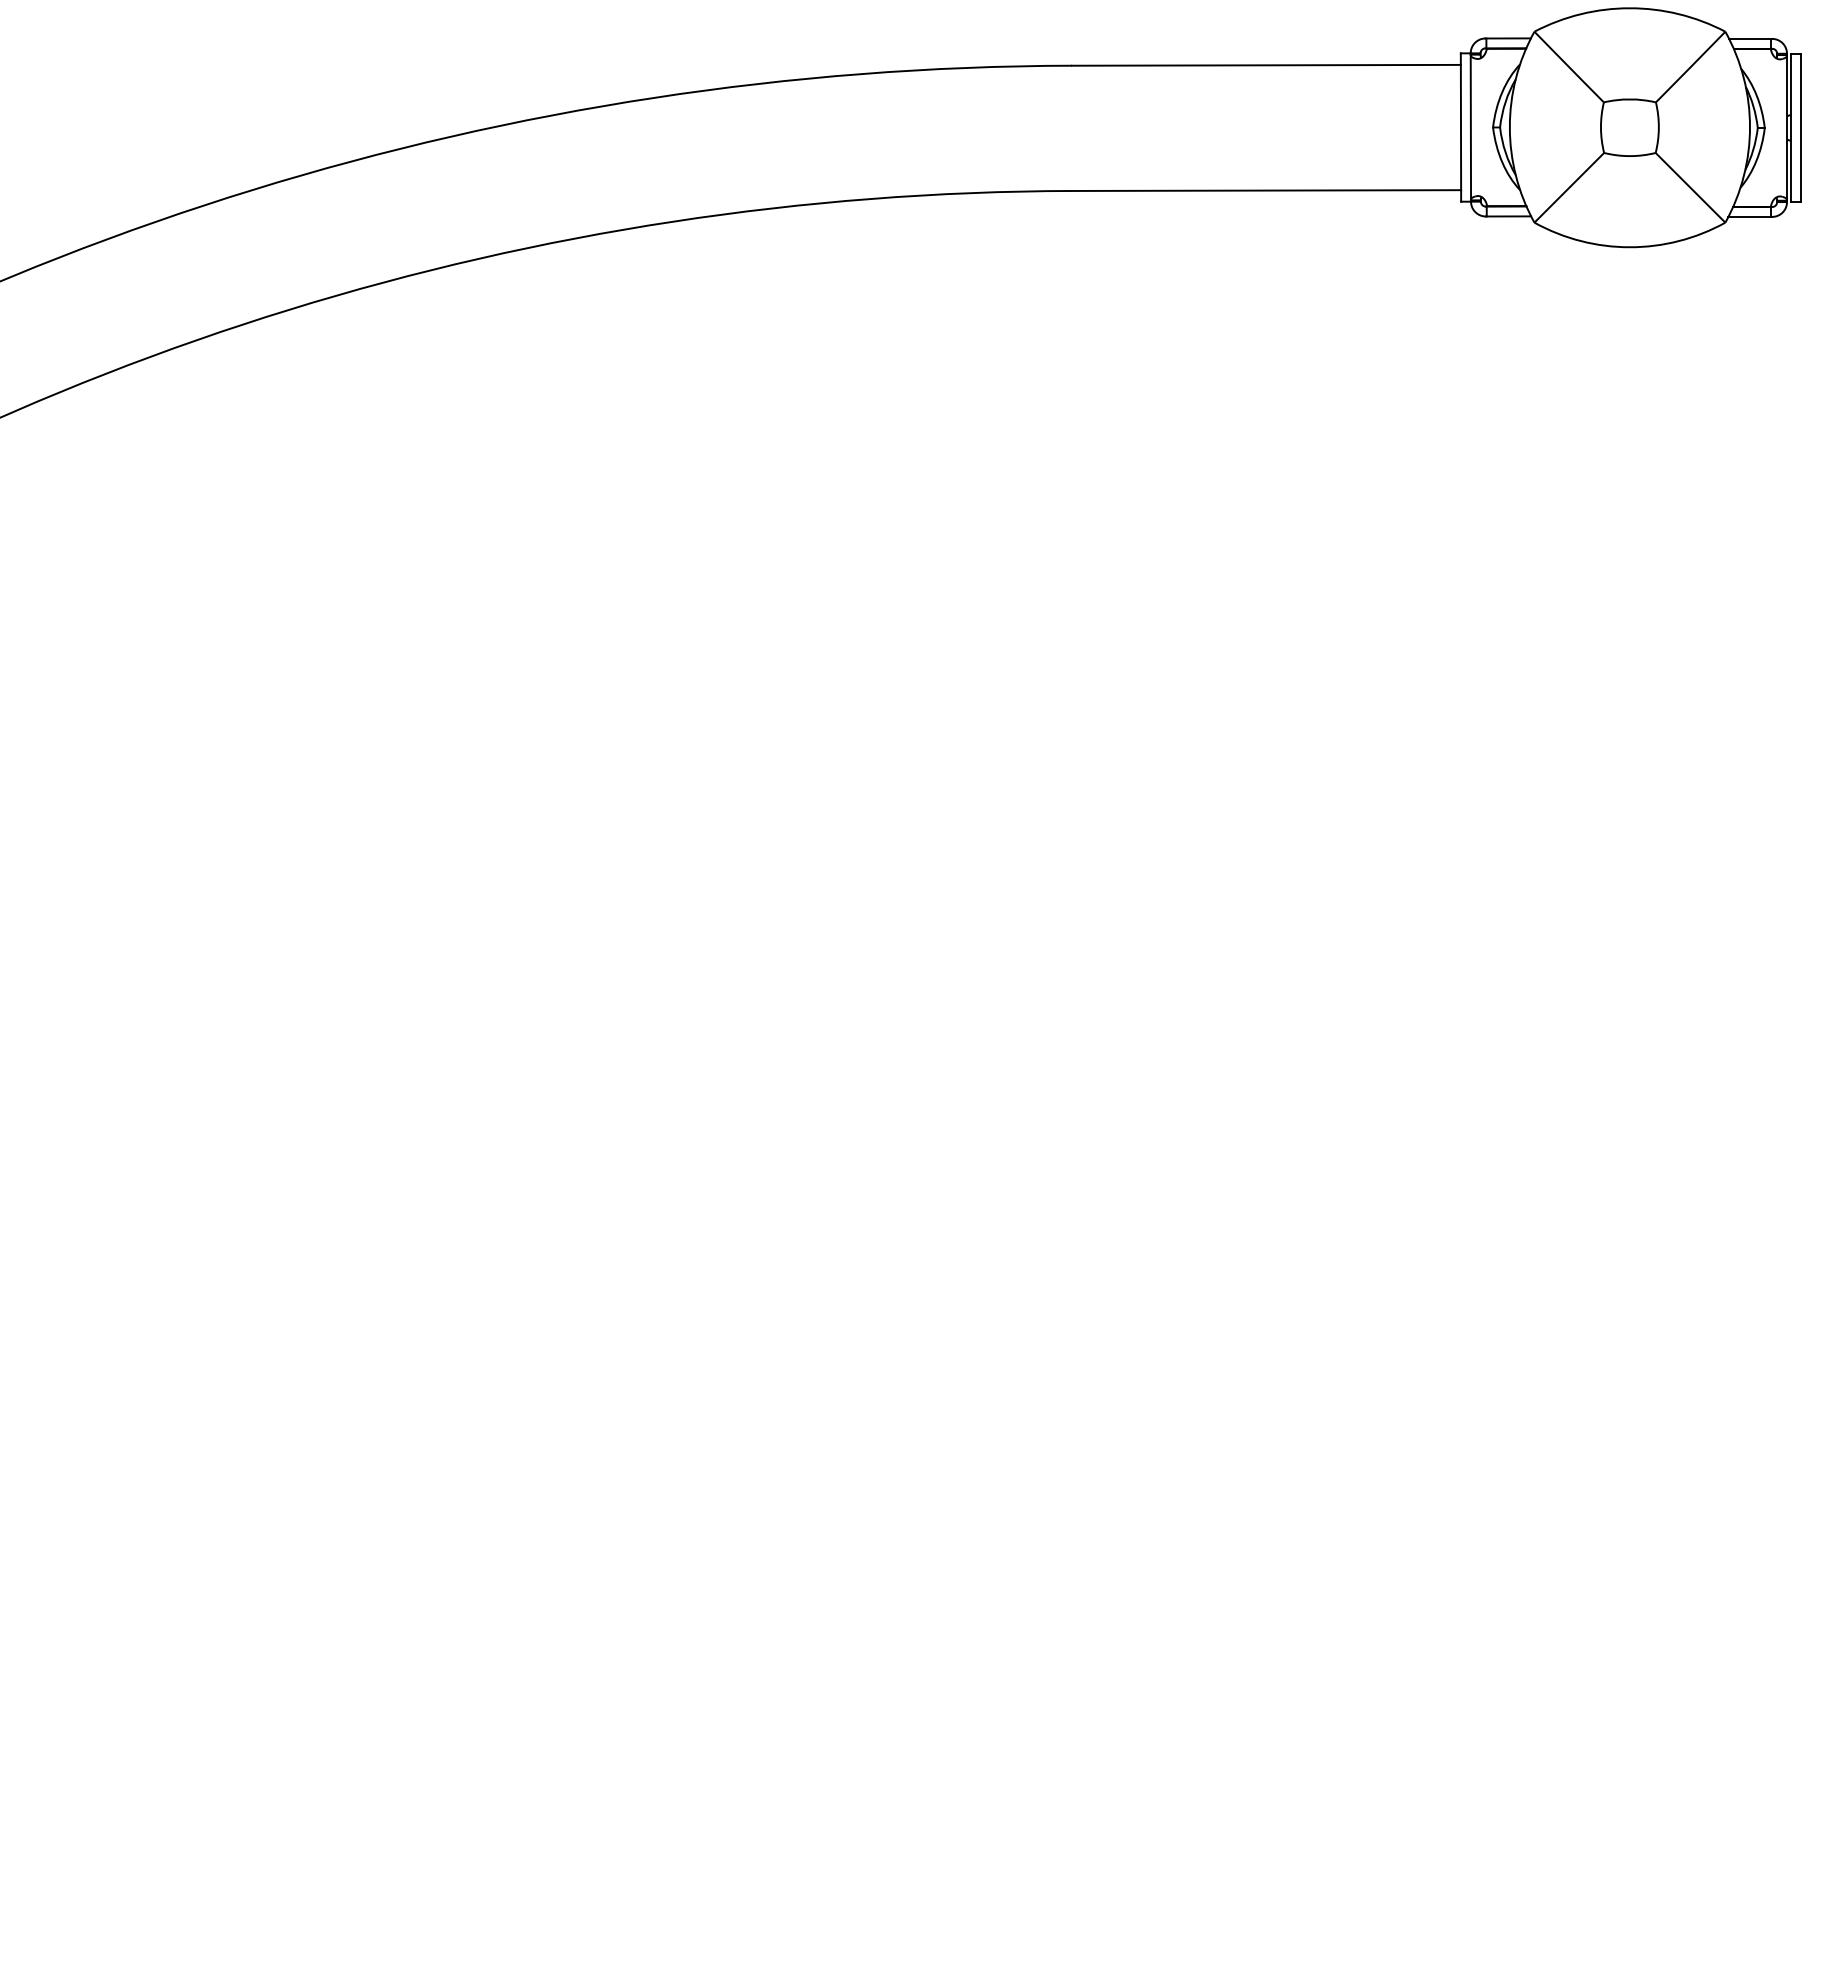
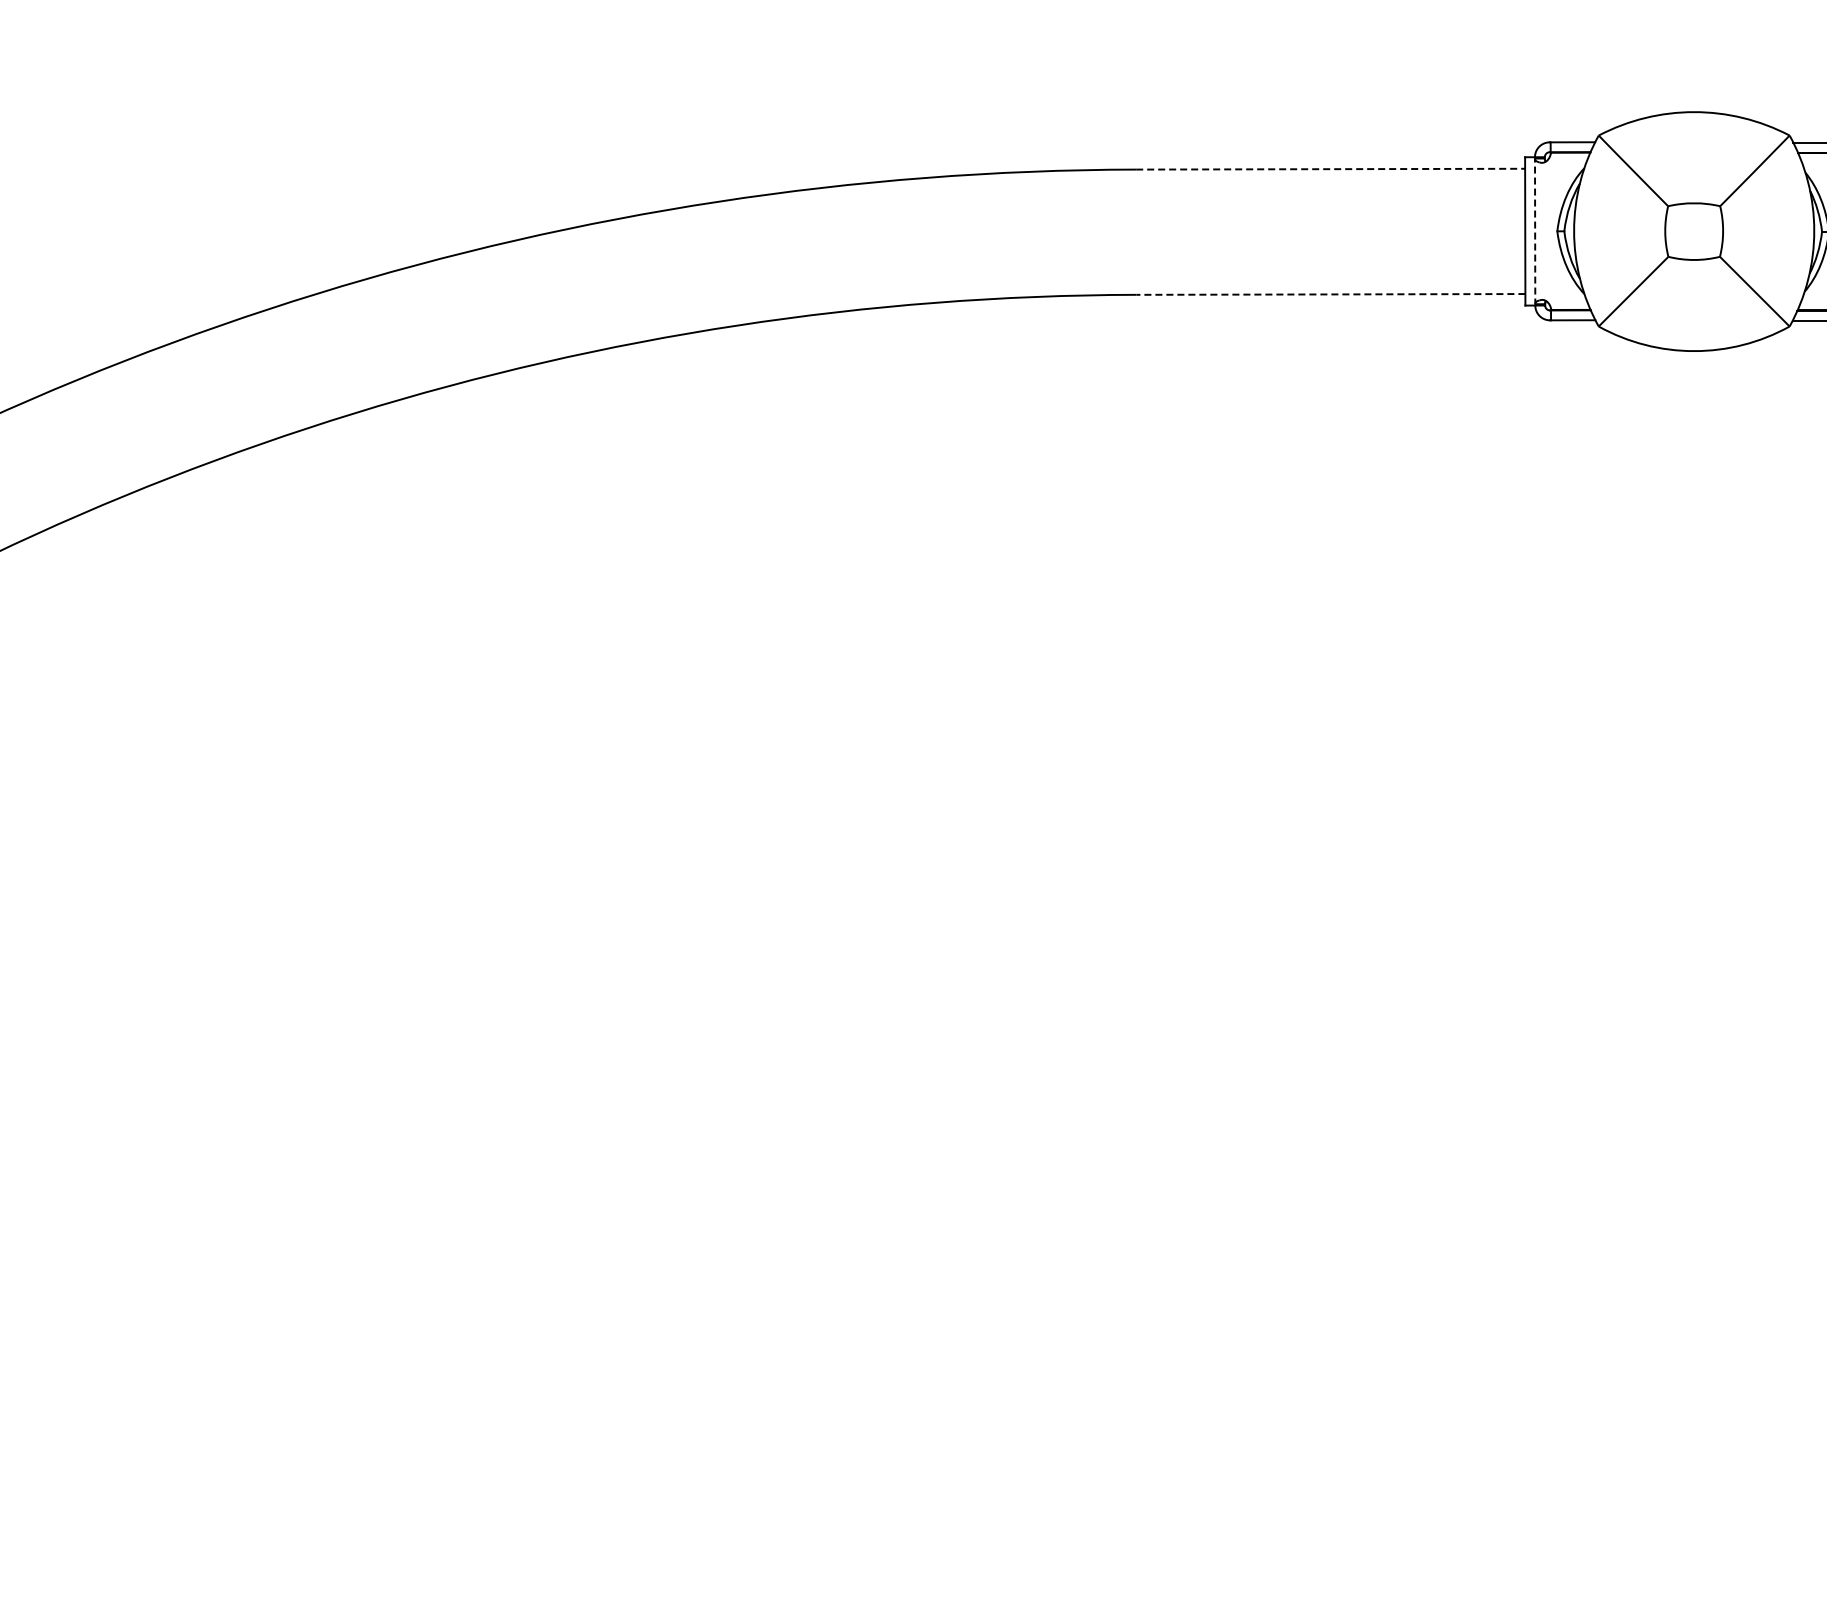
line: (1266, 65) -> (1330, 169), solid -> dashed
line: (1470, 127) -> (1534, 231), solid -> dashed
line: (1266, 190) -> (1330, 294), solid -> dashed

